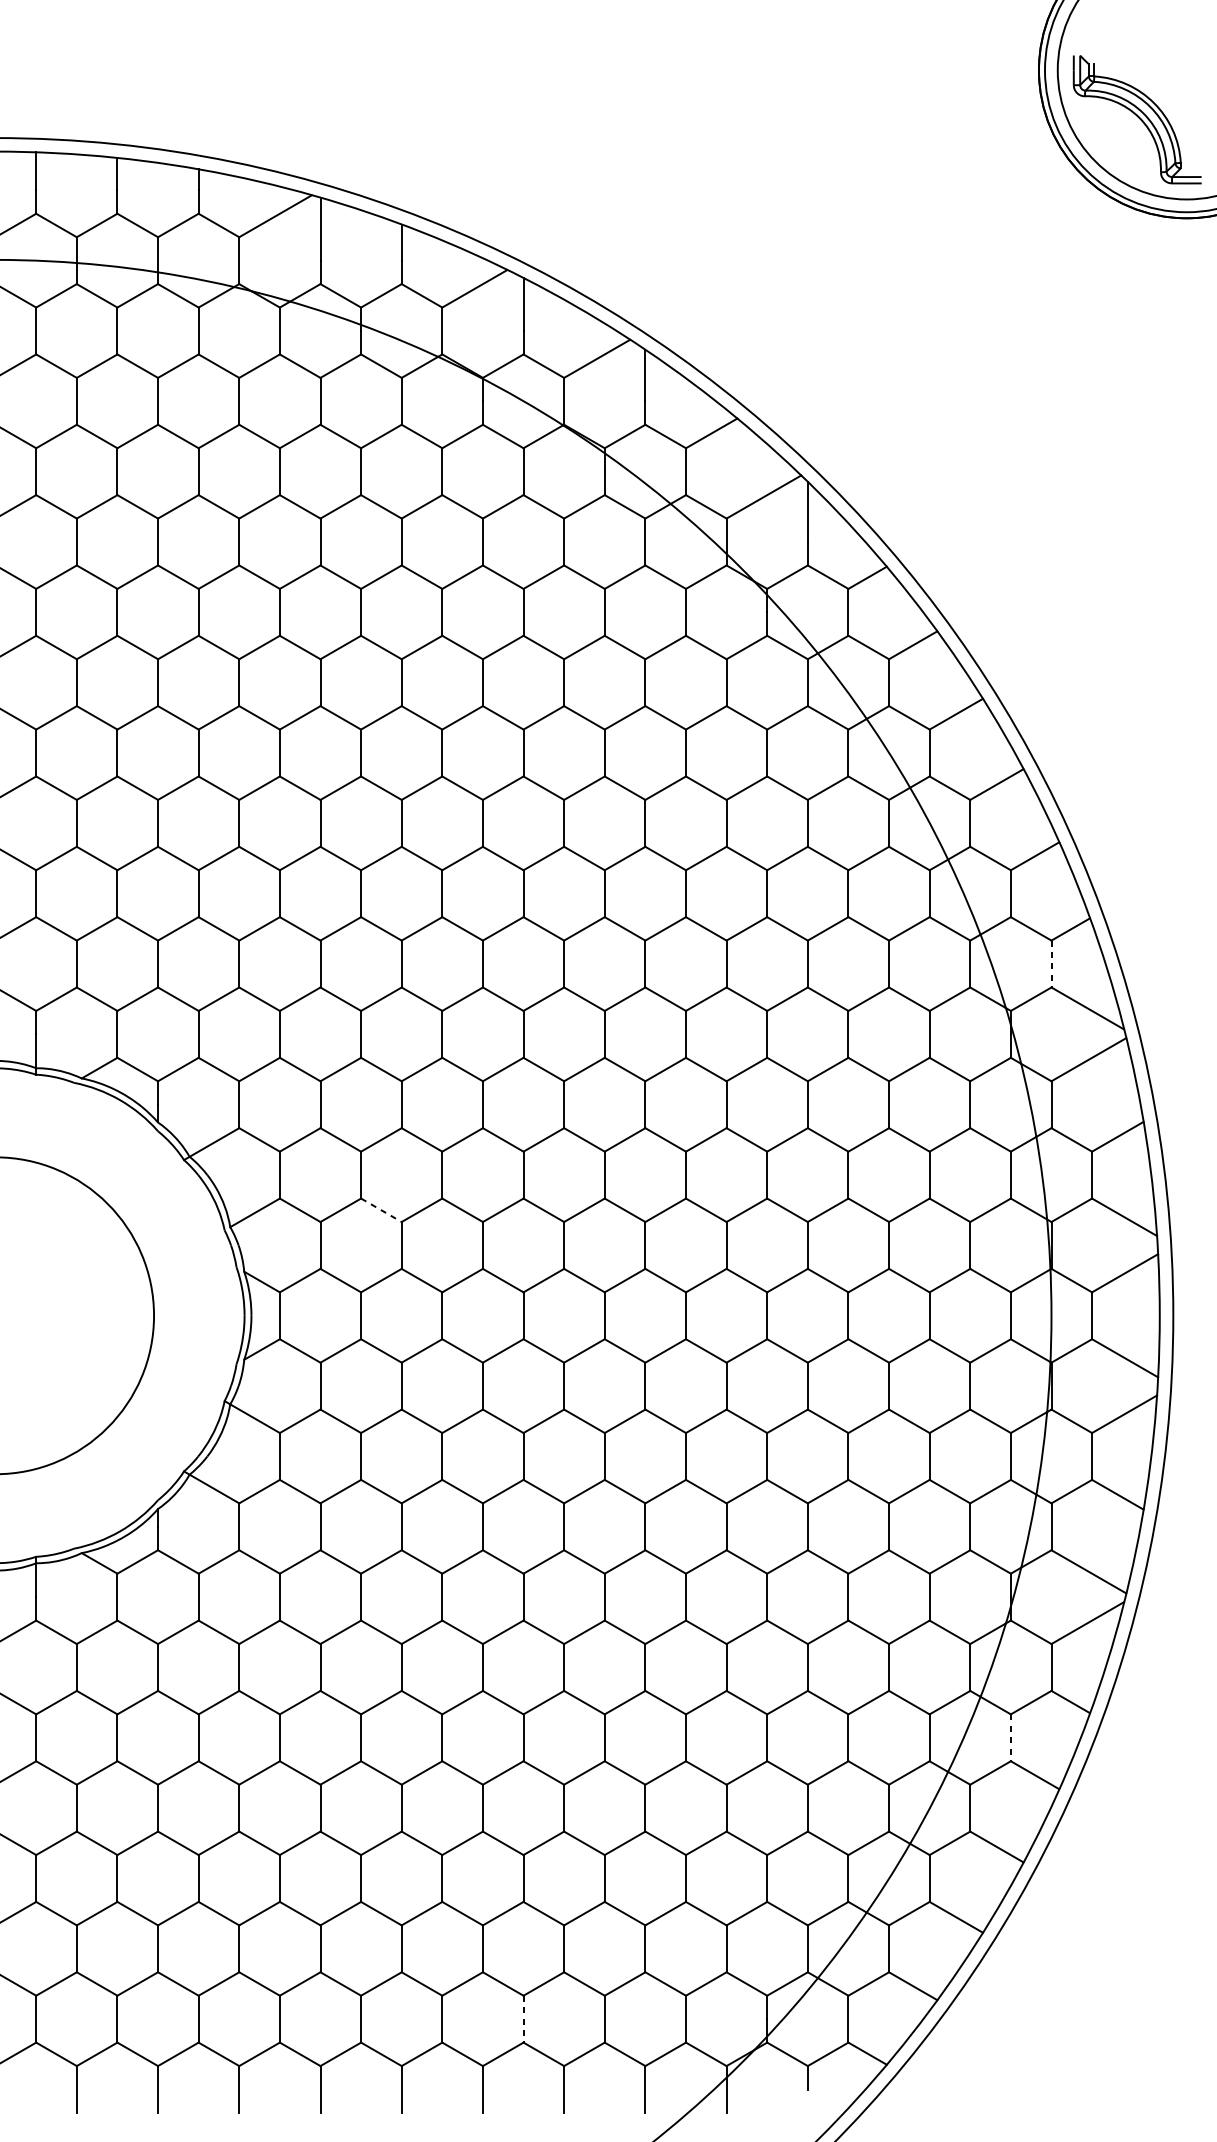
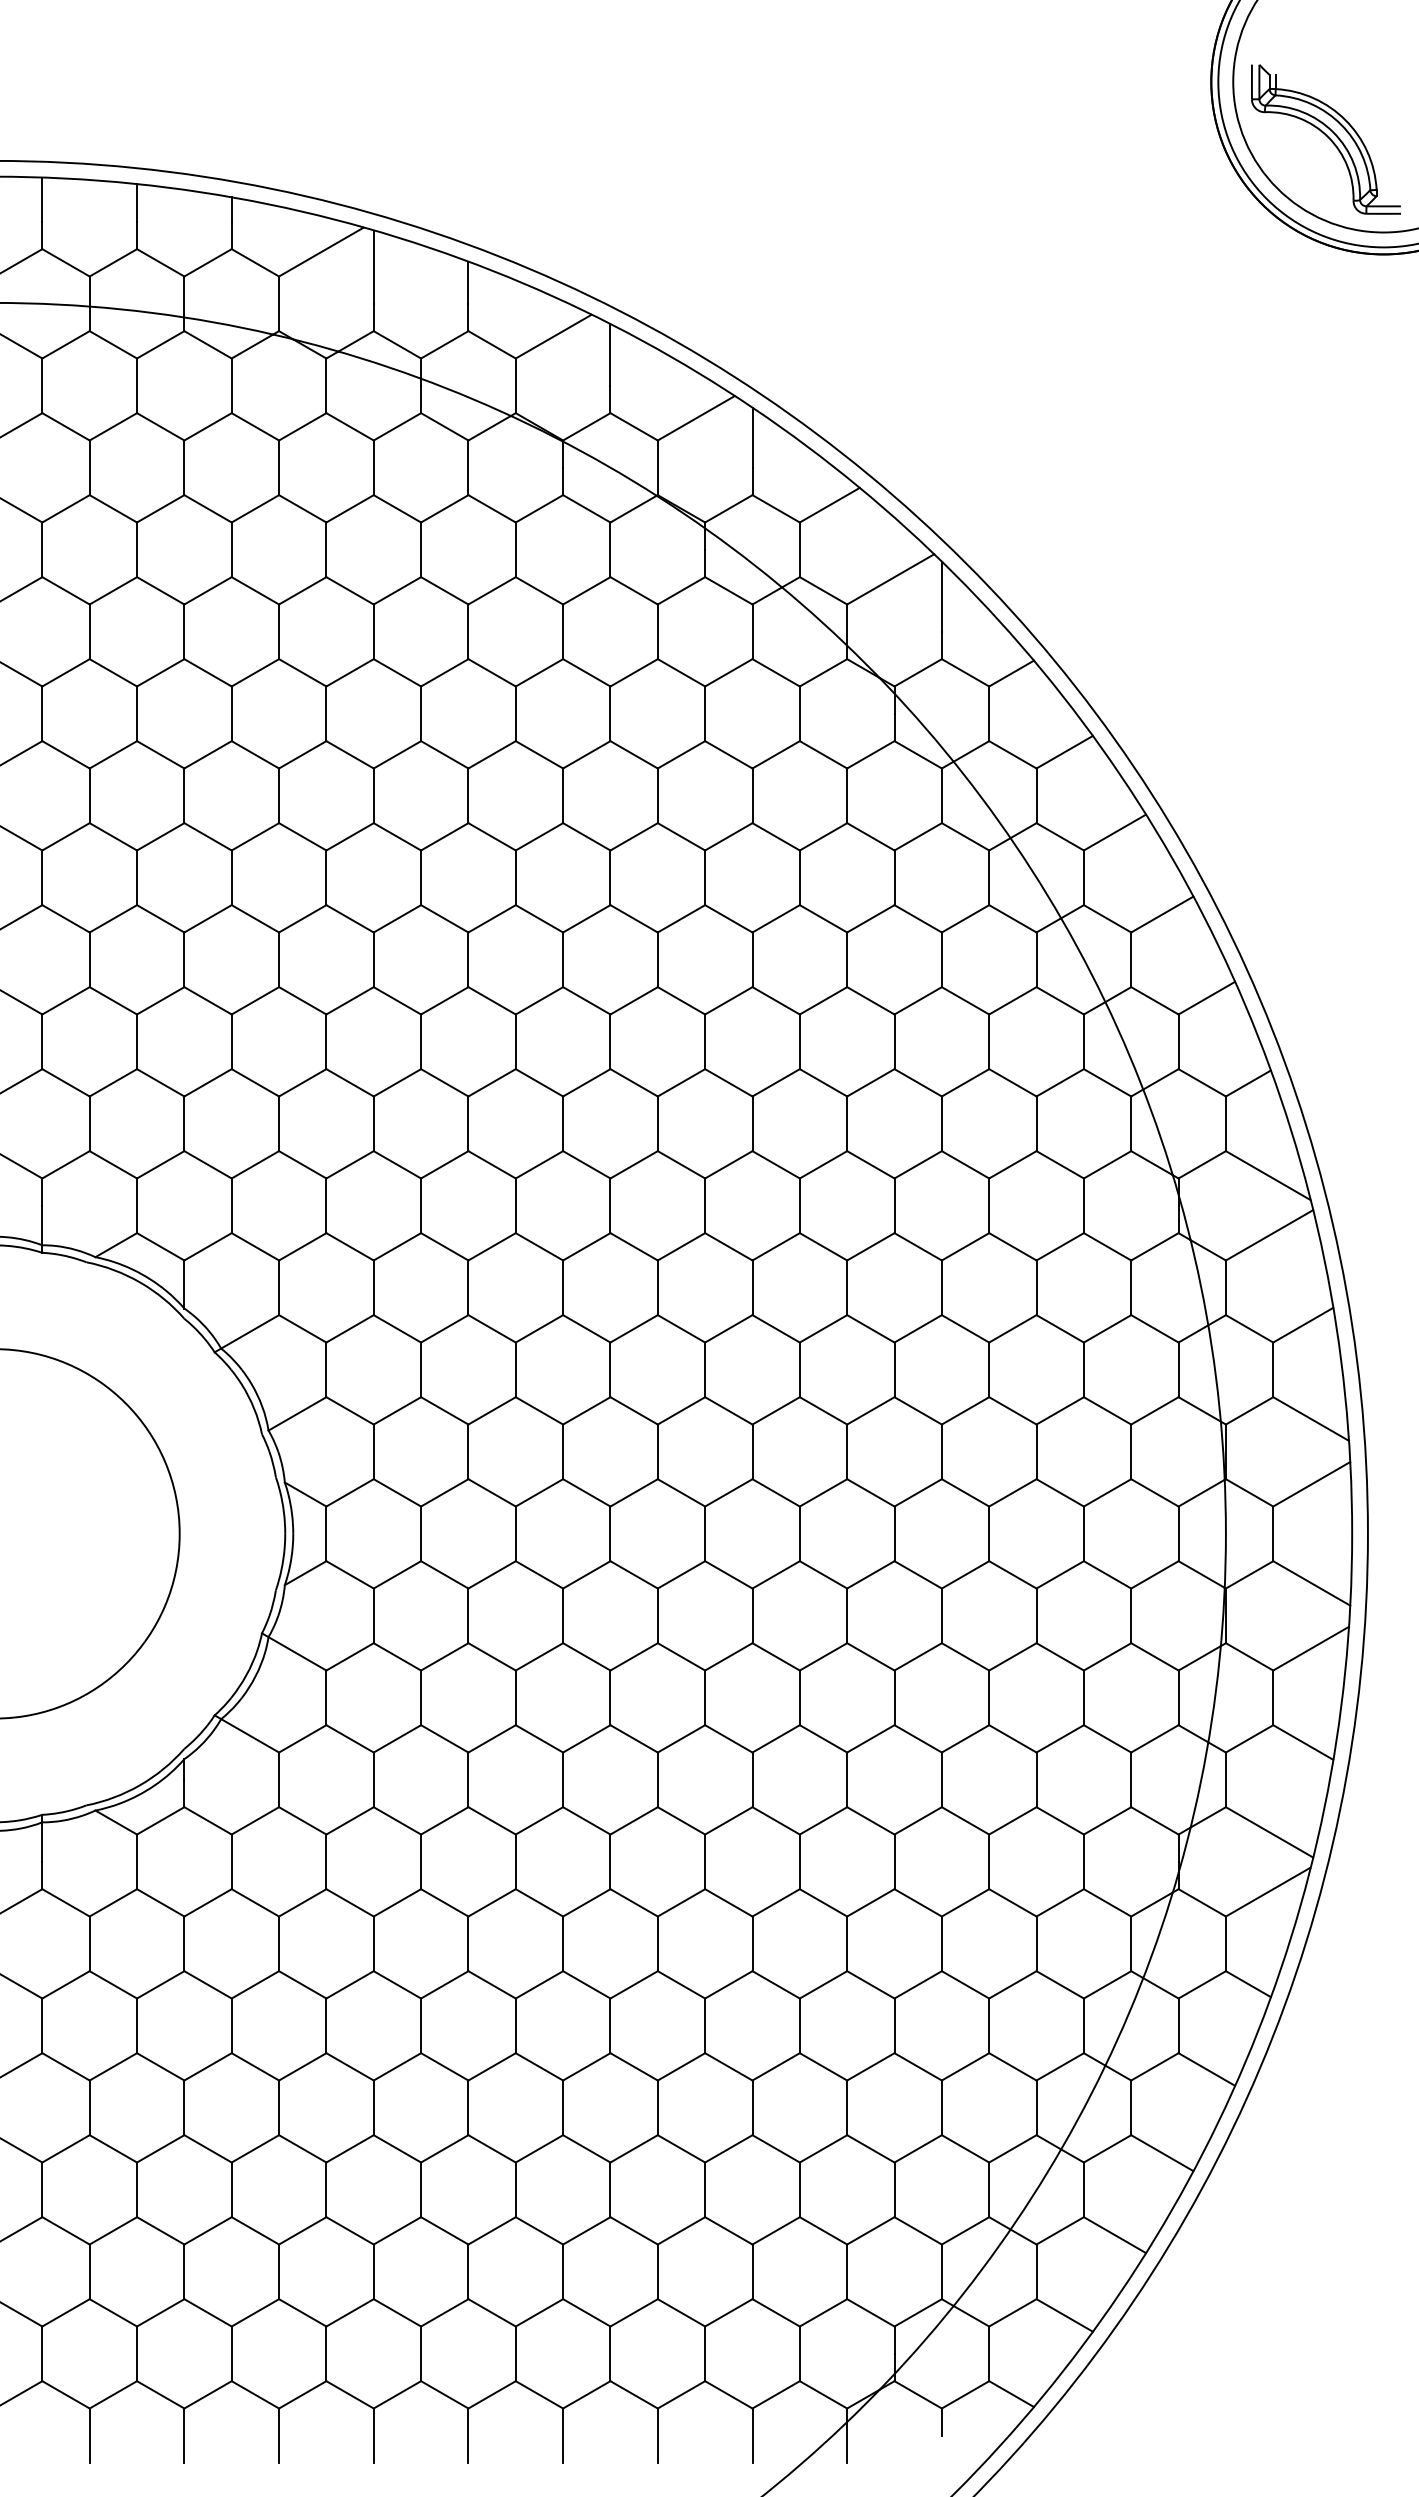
line: (1051, 964) -> (1225, 1124), dashed -> solid
line: (382, 1210) -> (445, 1411), dashed -> solid
line: (1010, 1738) -> (1178, 2026), dashed -> solid
line: (523, 2019) -> (610, 2354), dashed -> solid

